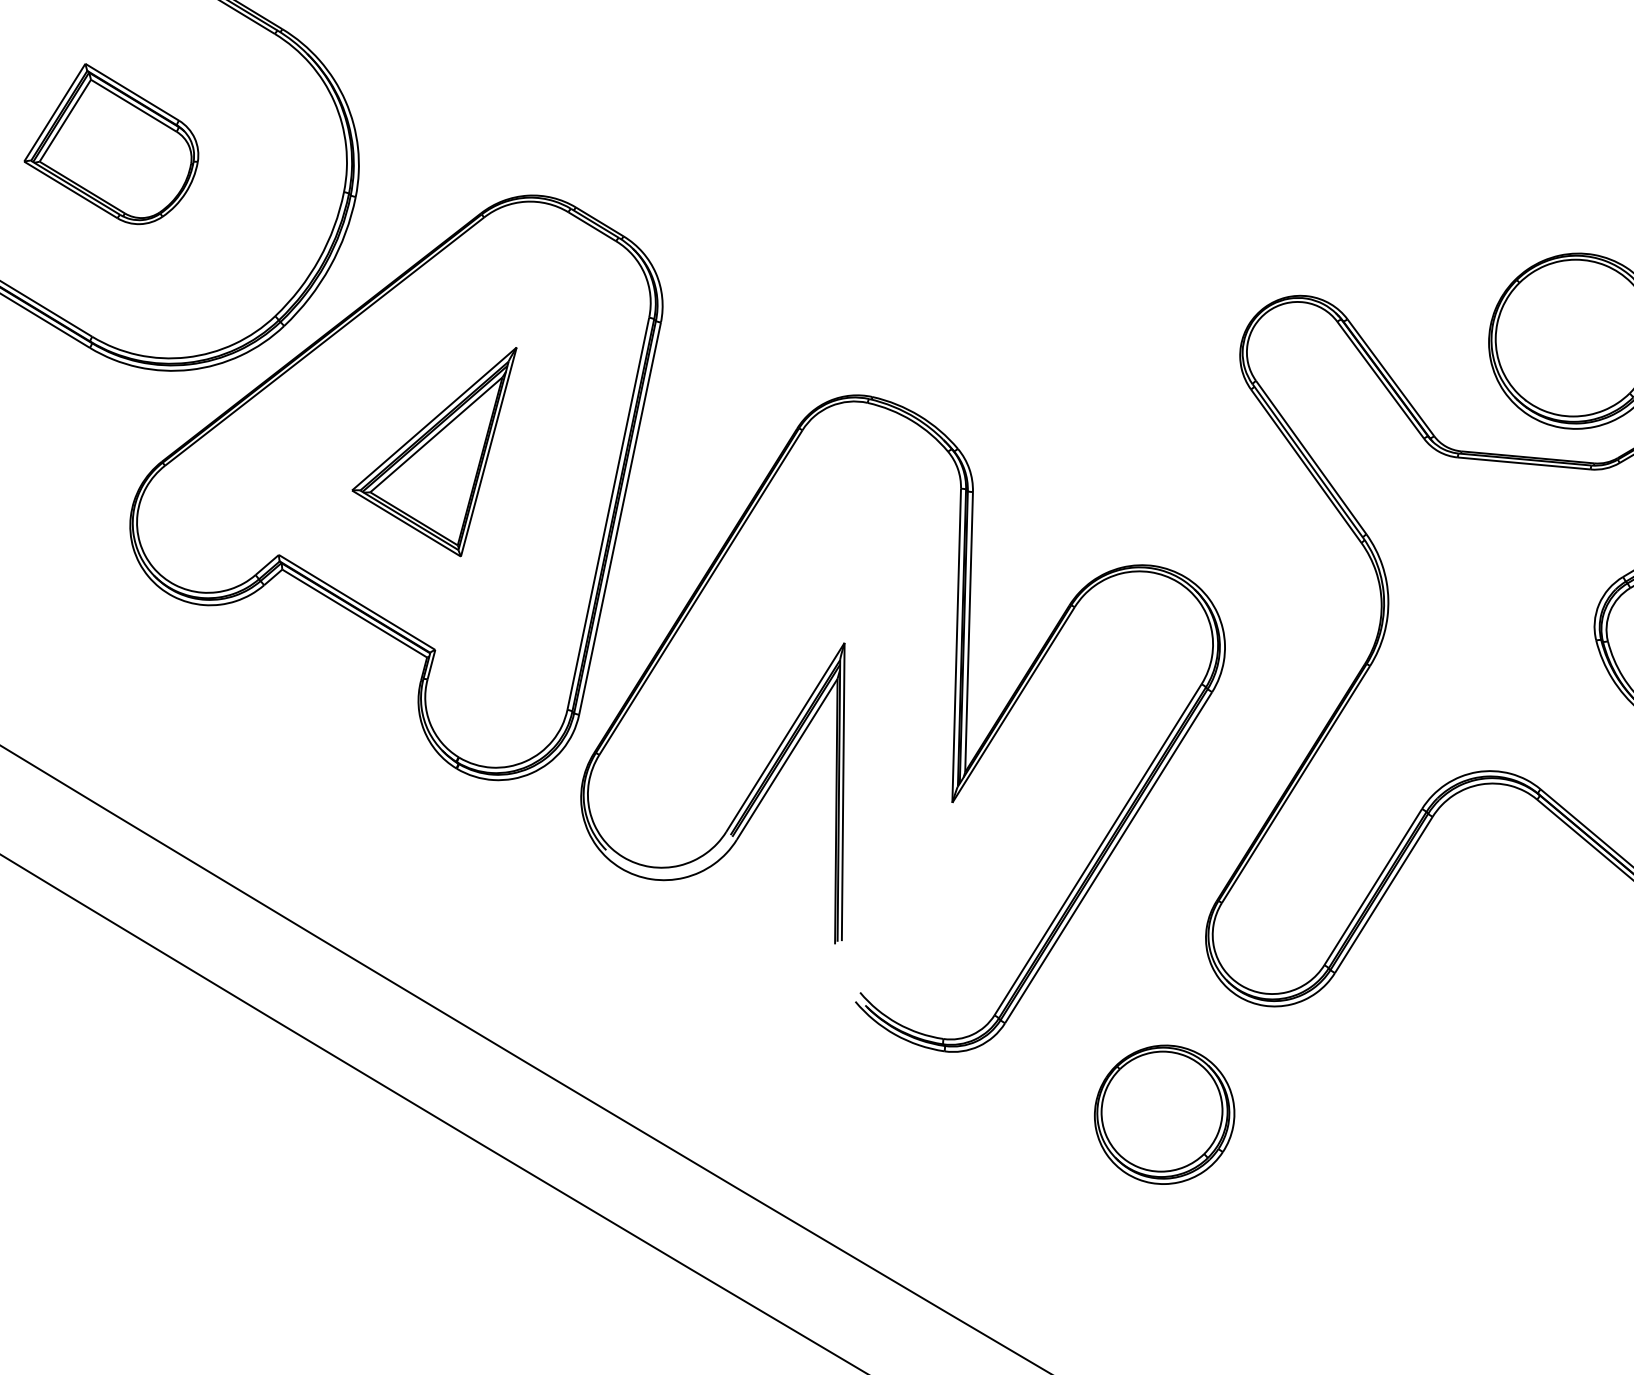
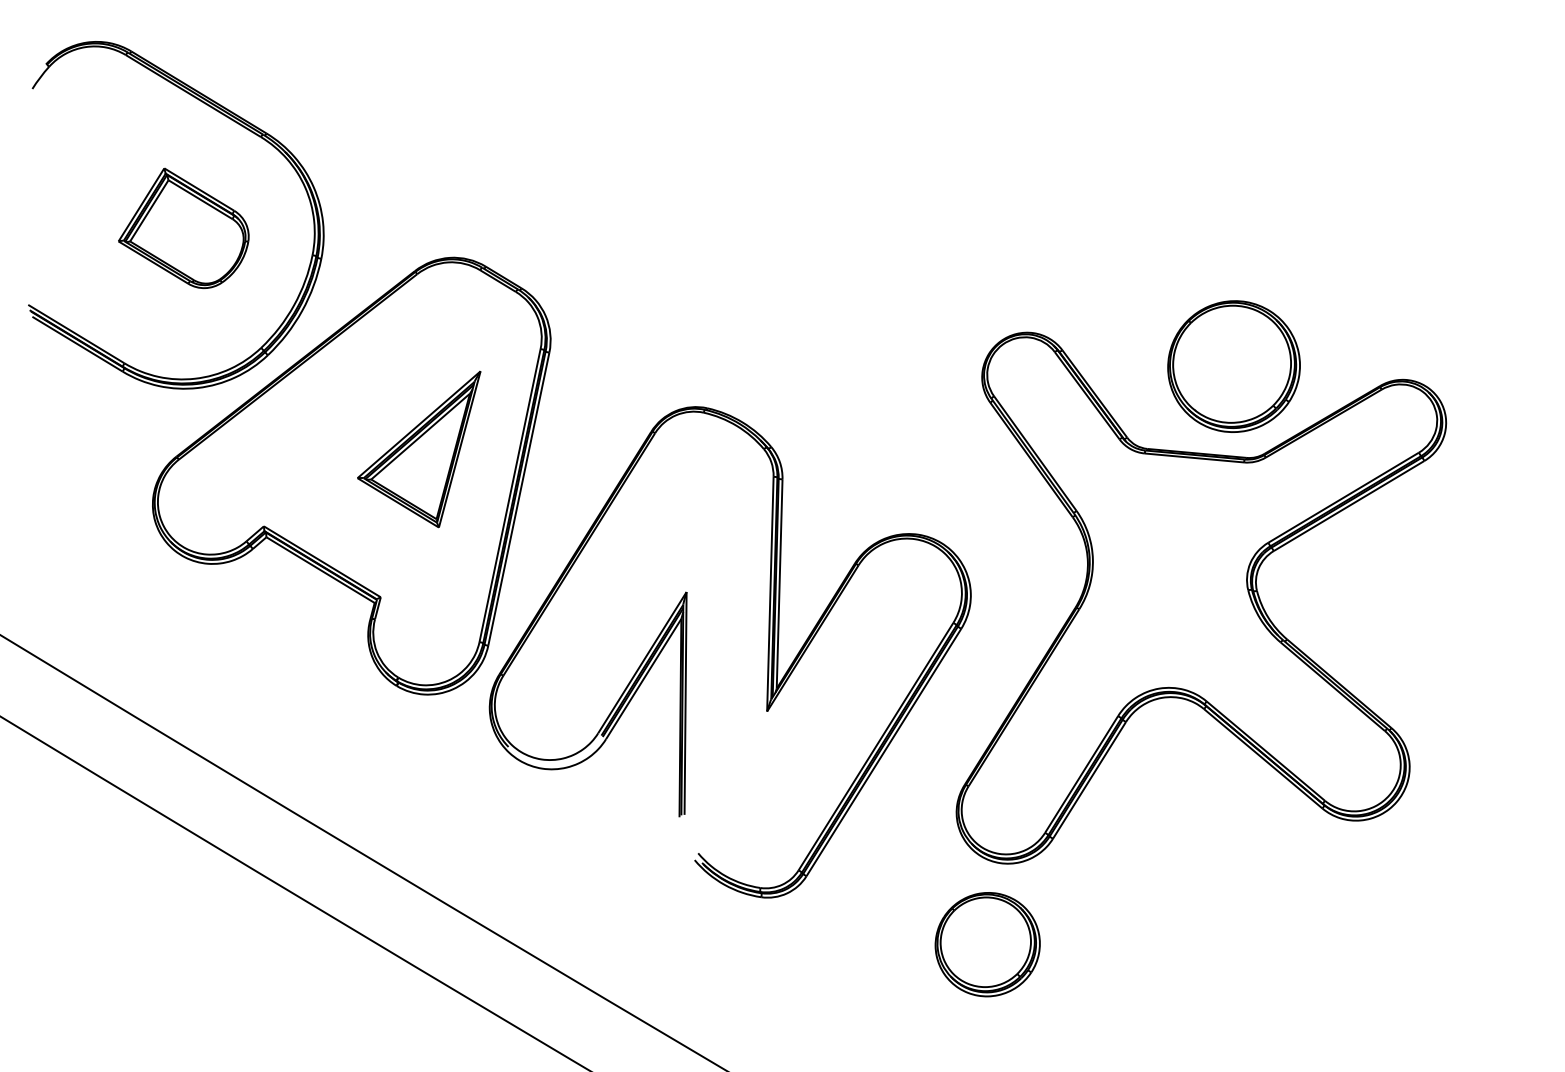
part: (111, 142) -> (183, 227), moved
part: (434, 452) -> (419, 449), moved
part: (1164, 1114) -> (987, 944), moved

